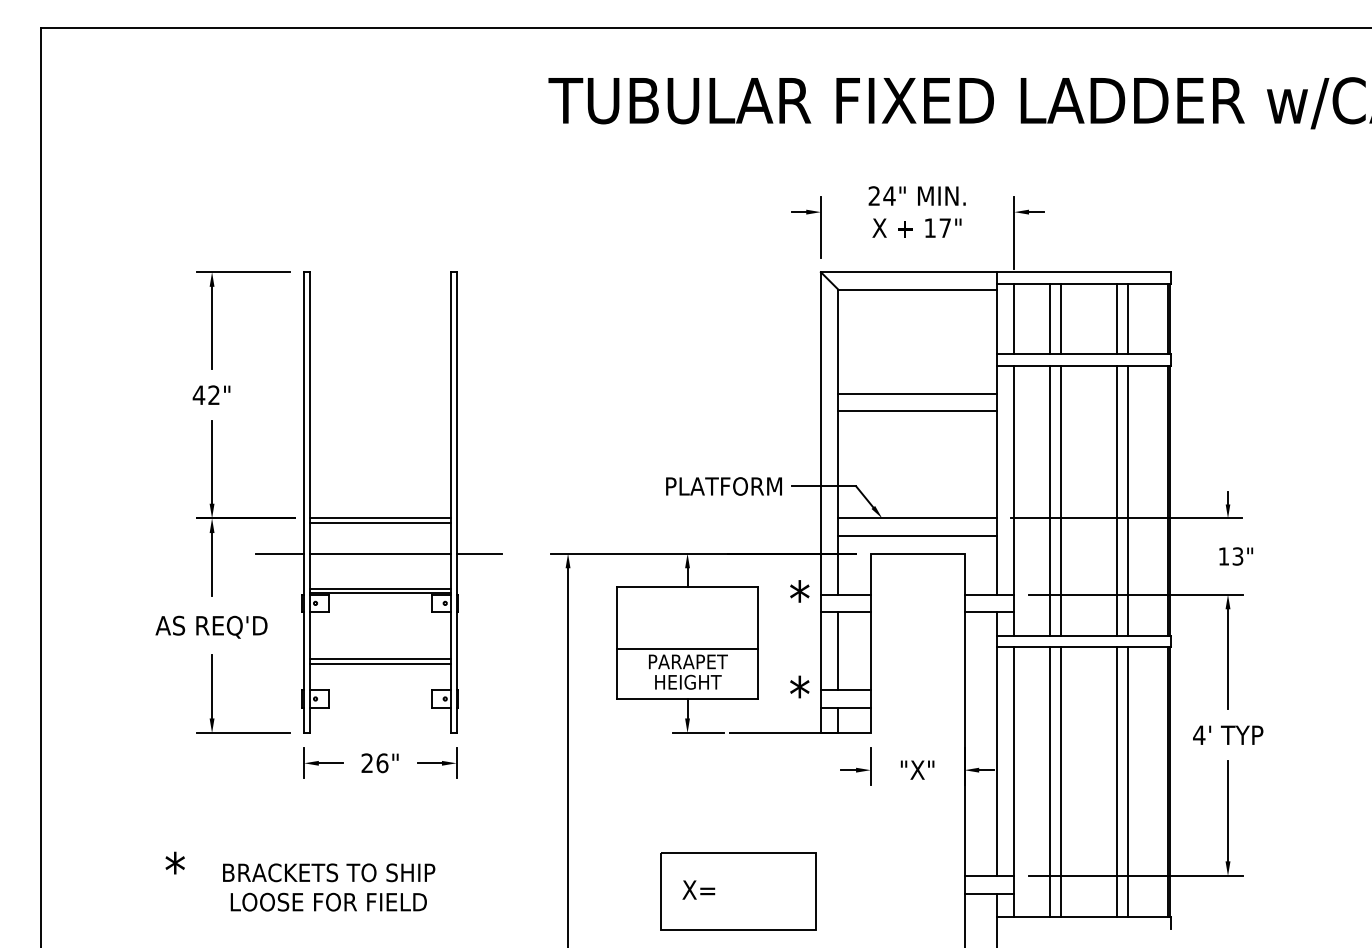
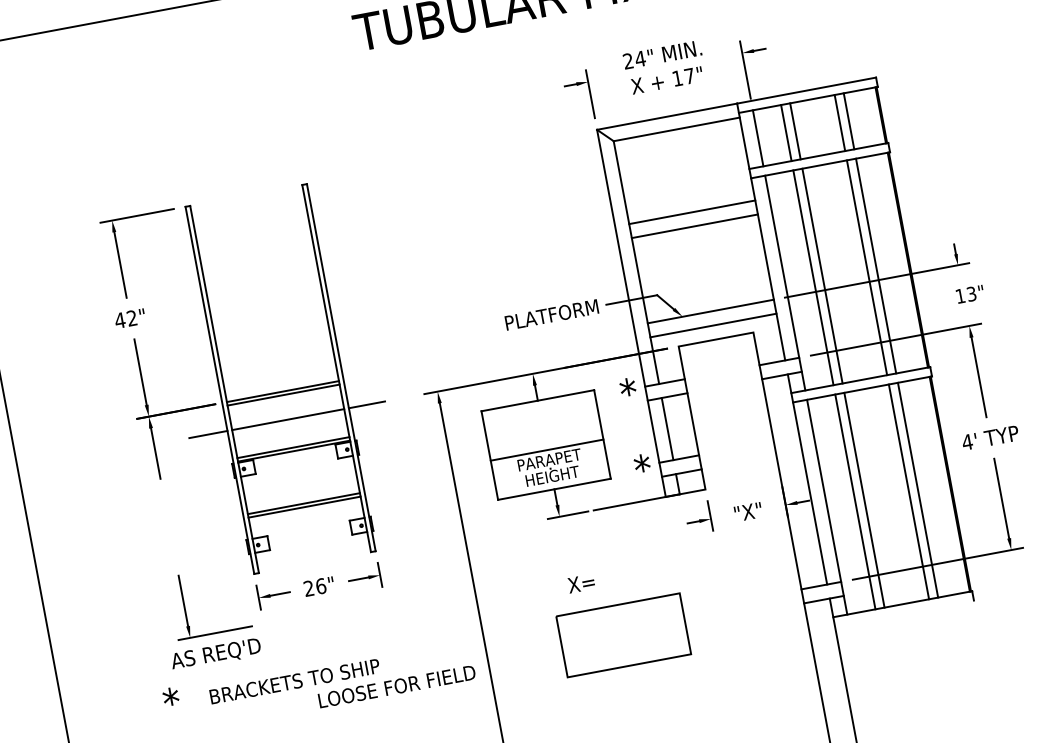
text: (211, 626) -> (215, 653), moved
part: (212, 693) -> (184, 606), moved
text: (698, 889) -> (581, 583), moved
text: (328, 901) -> (396, 686), moved

